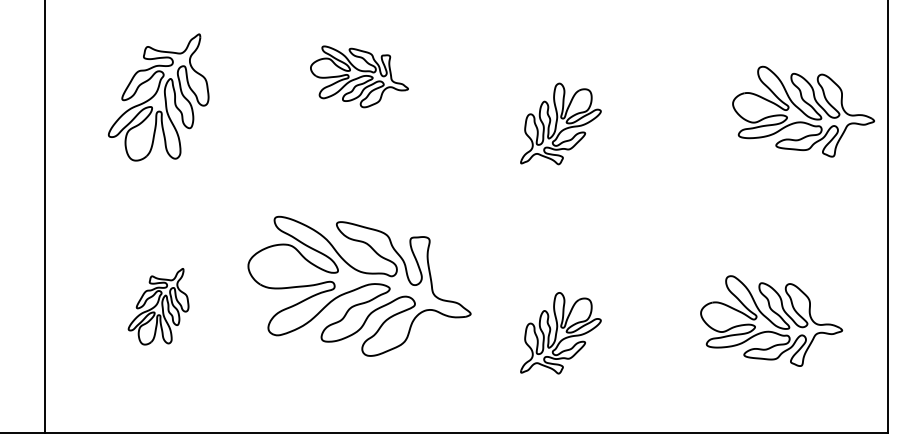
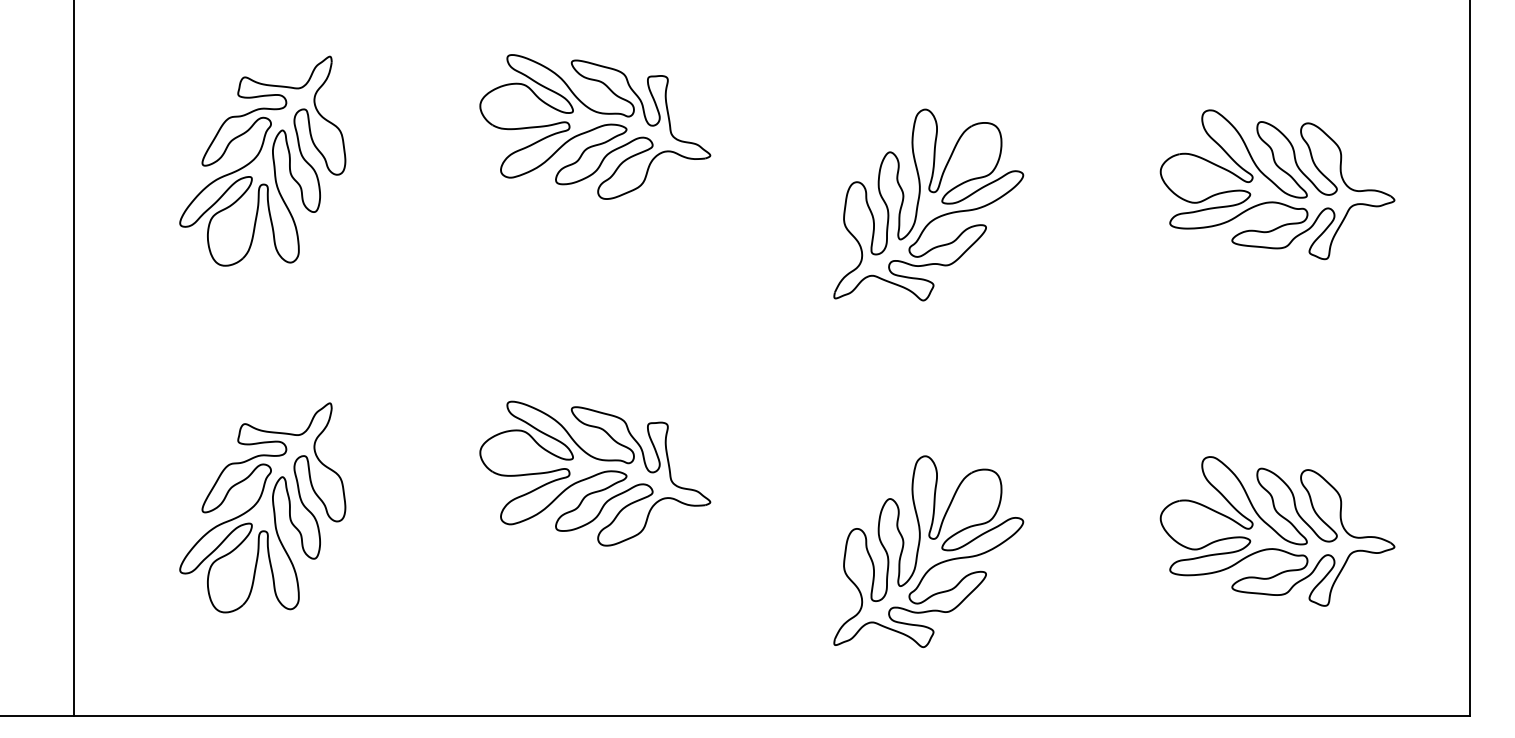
part: (359, 76) -> (595, 126), size x1.43
part: (803, 111) -> (1277, 184), moved
part: (560, 123) -> (928, 204), size x1.43
part: (359, 285) -> (595, 472), size x0.62
part: (158, 306) -> (262, 507), size x1.67
part: (560, 332) -> (928, 550), size x1.43

